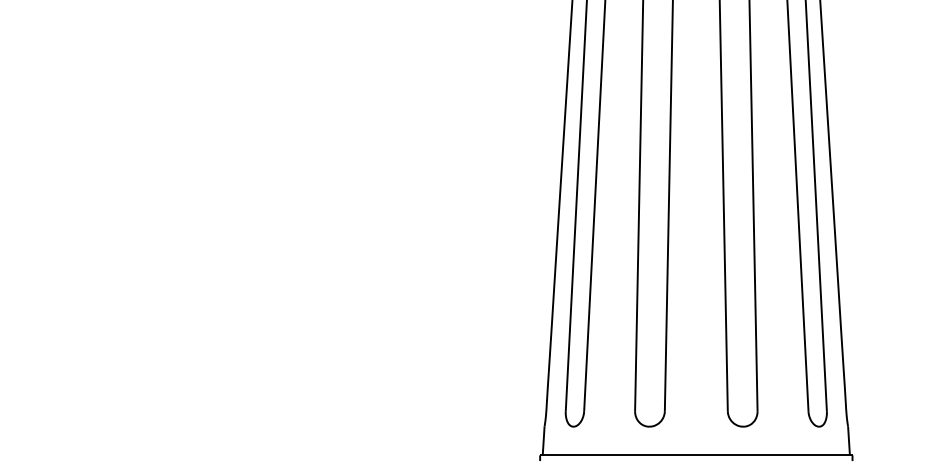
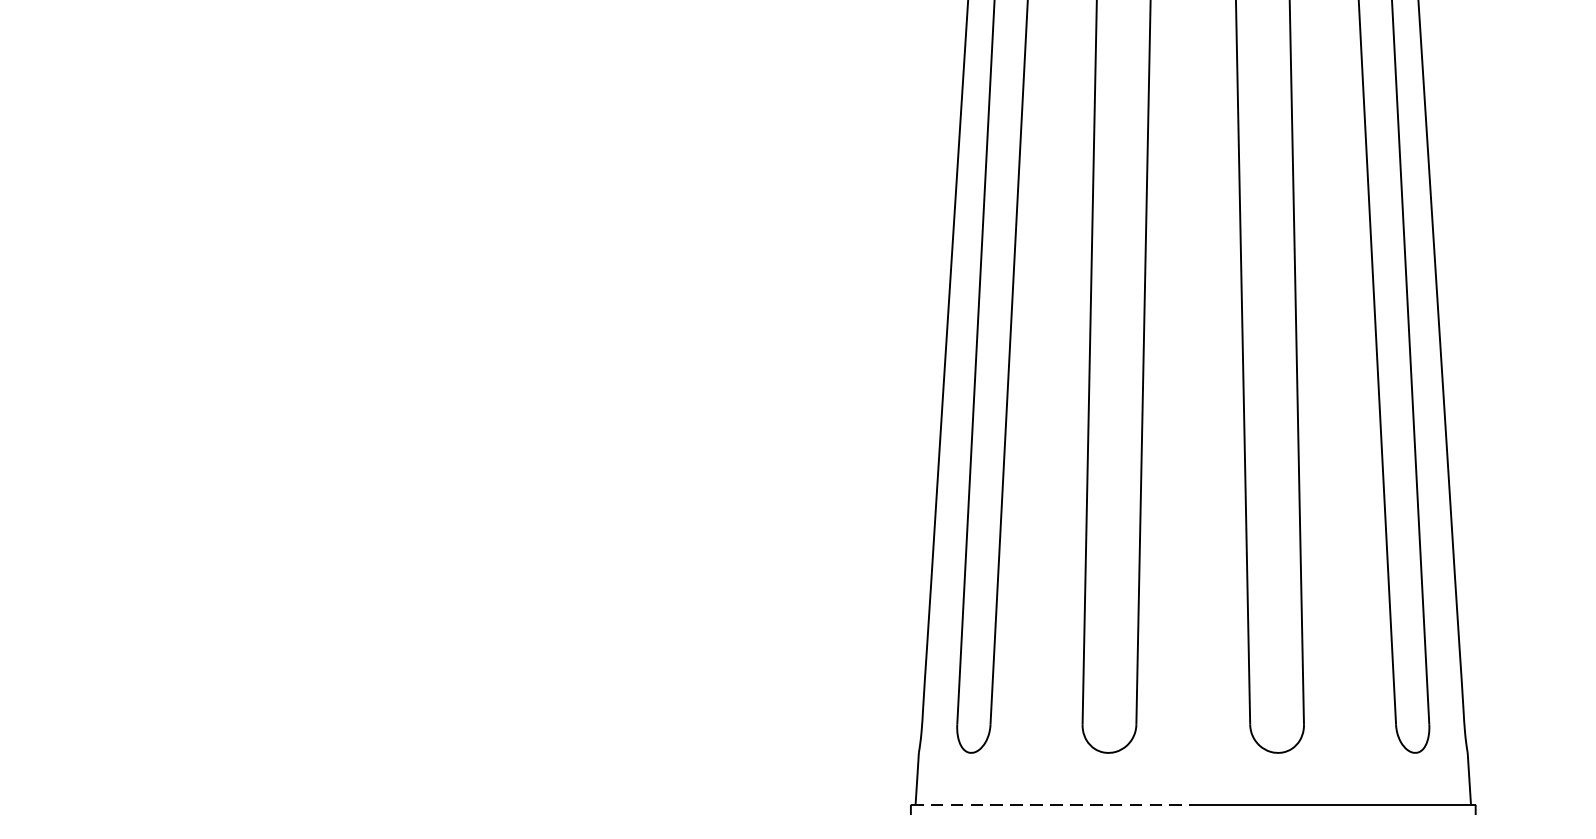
line: (618, 455) -> (1052, 804), solid -> dashed

